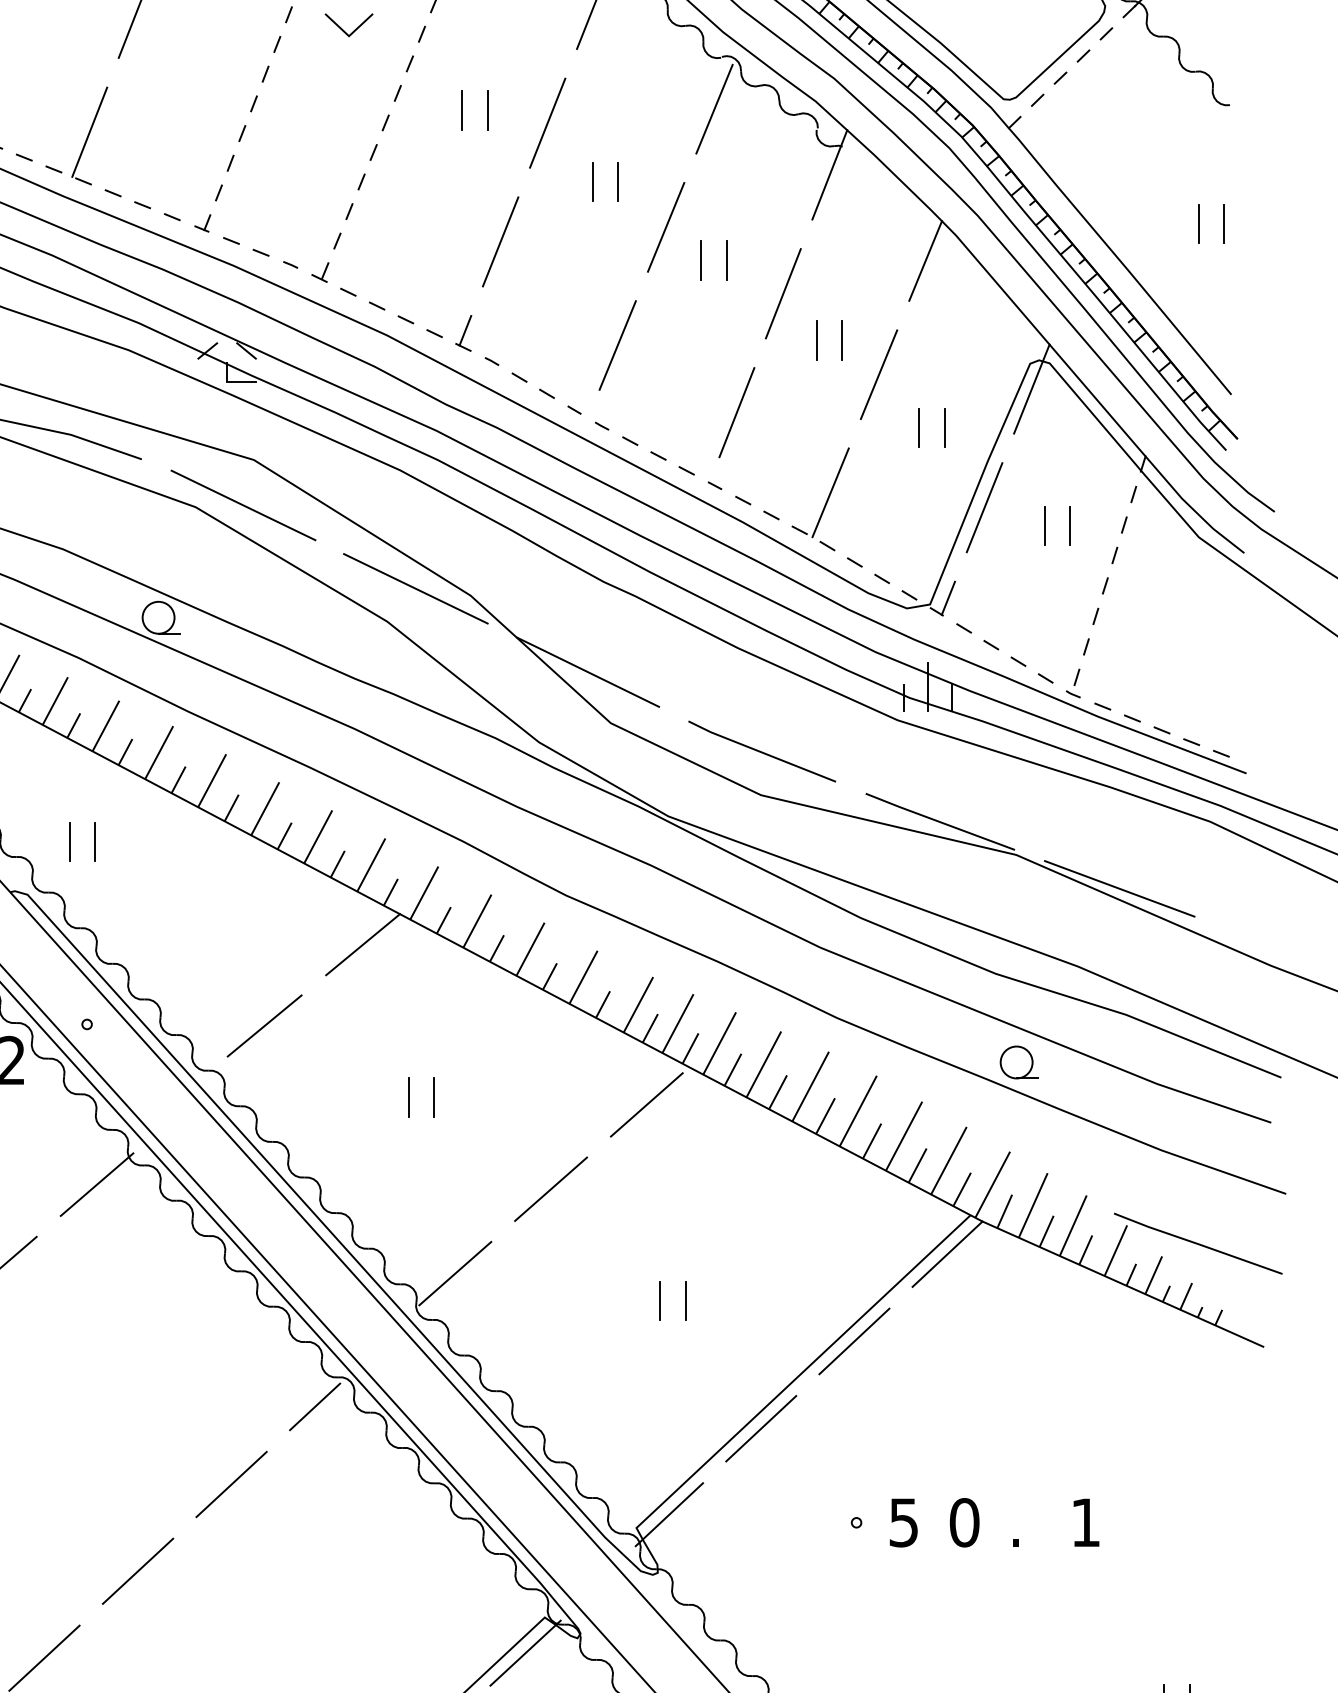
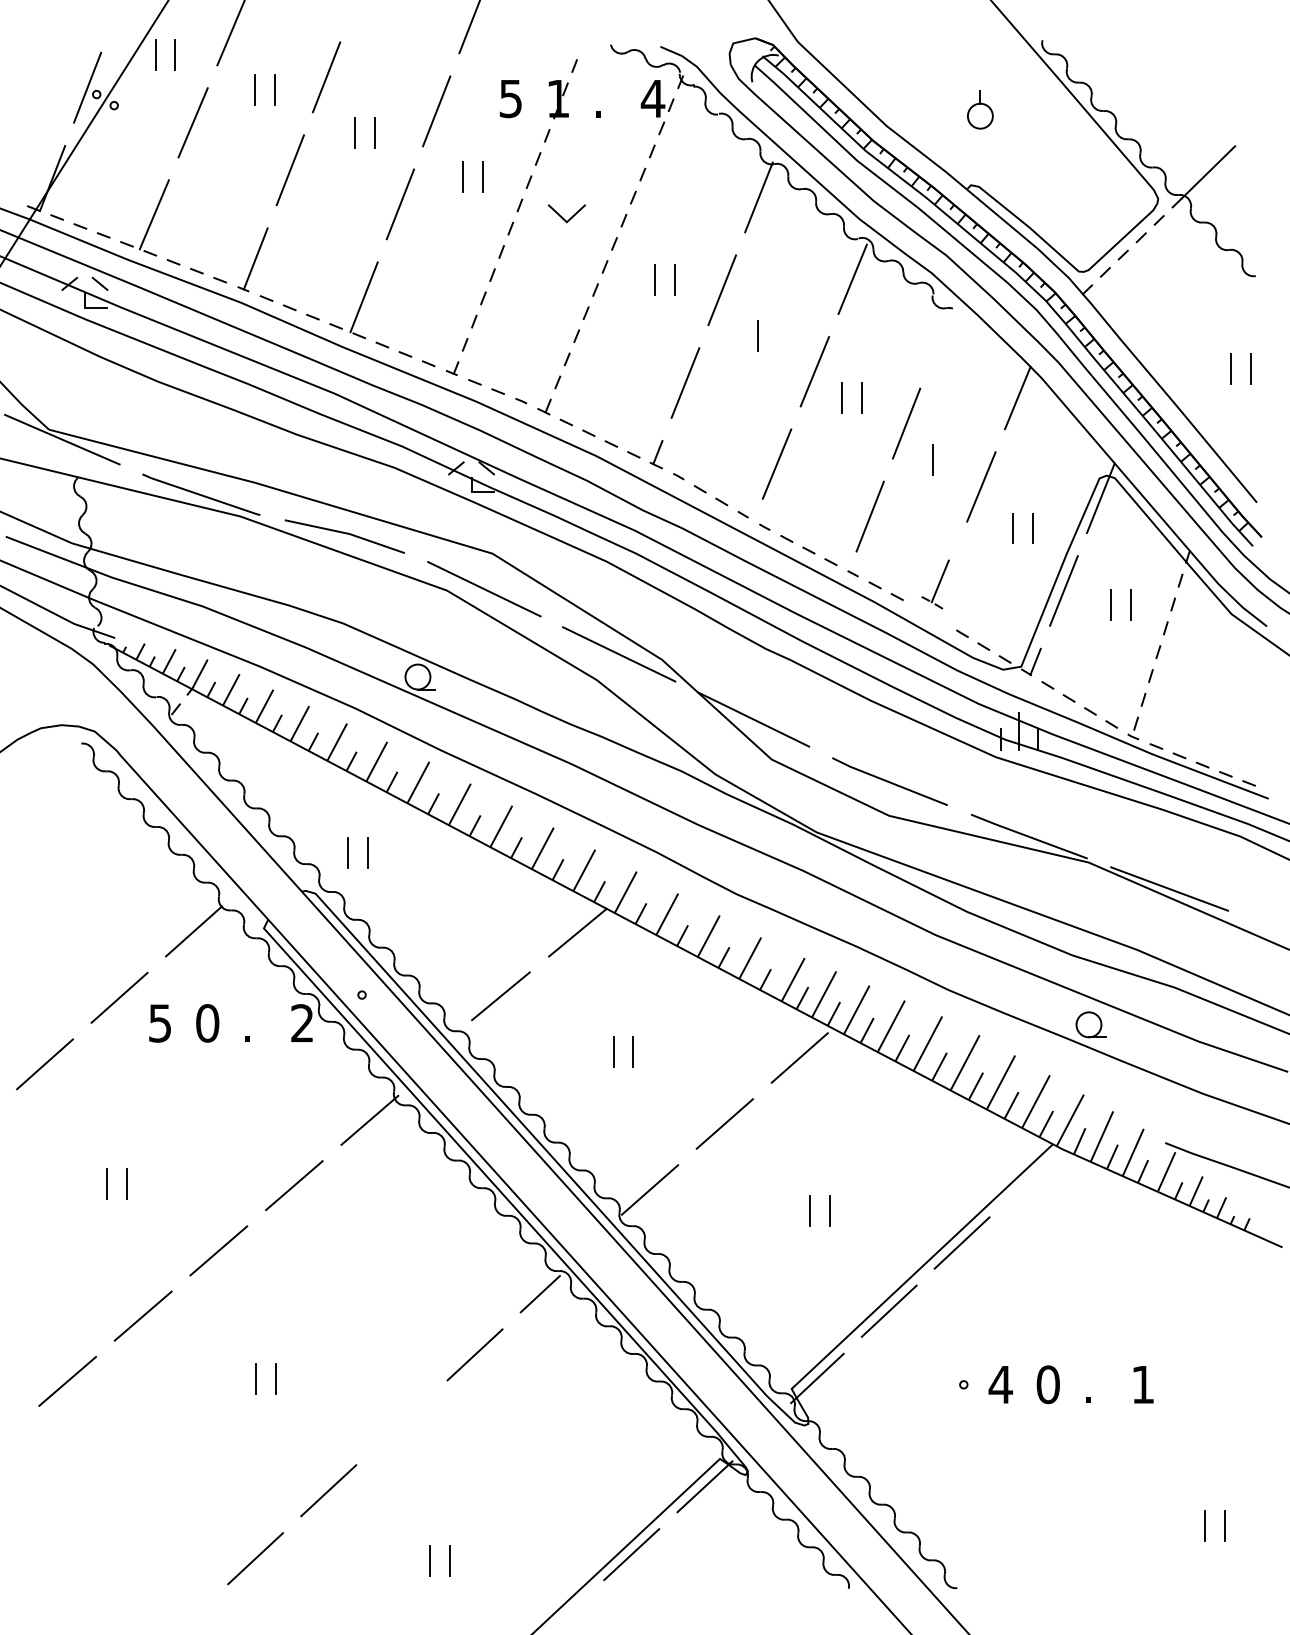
line: (829, 174) -> (942, 330), removed
line: (618, 182) -> (777, 336), removed
line: (842, 339) -> (952, 459), removed
part: (820, 499) -> (935, 584), size x0.6
line: (946, 1253) -> (1034, 1174), removed
text: (903, 1523) -> (1000, 1385), 5 -> 4
line: (137, 1570) -> (401, 1422), removed

